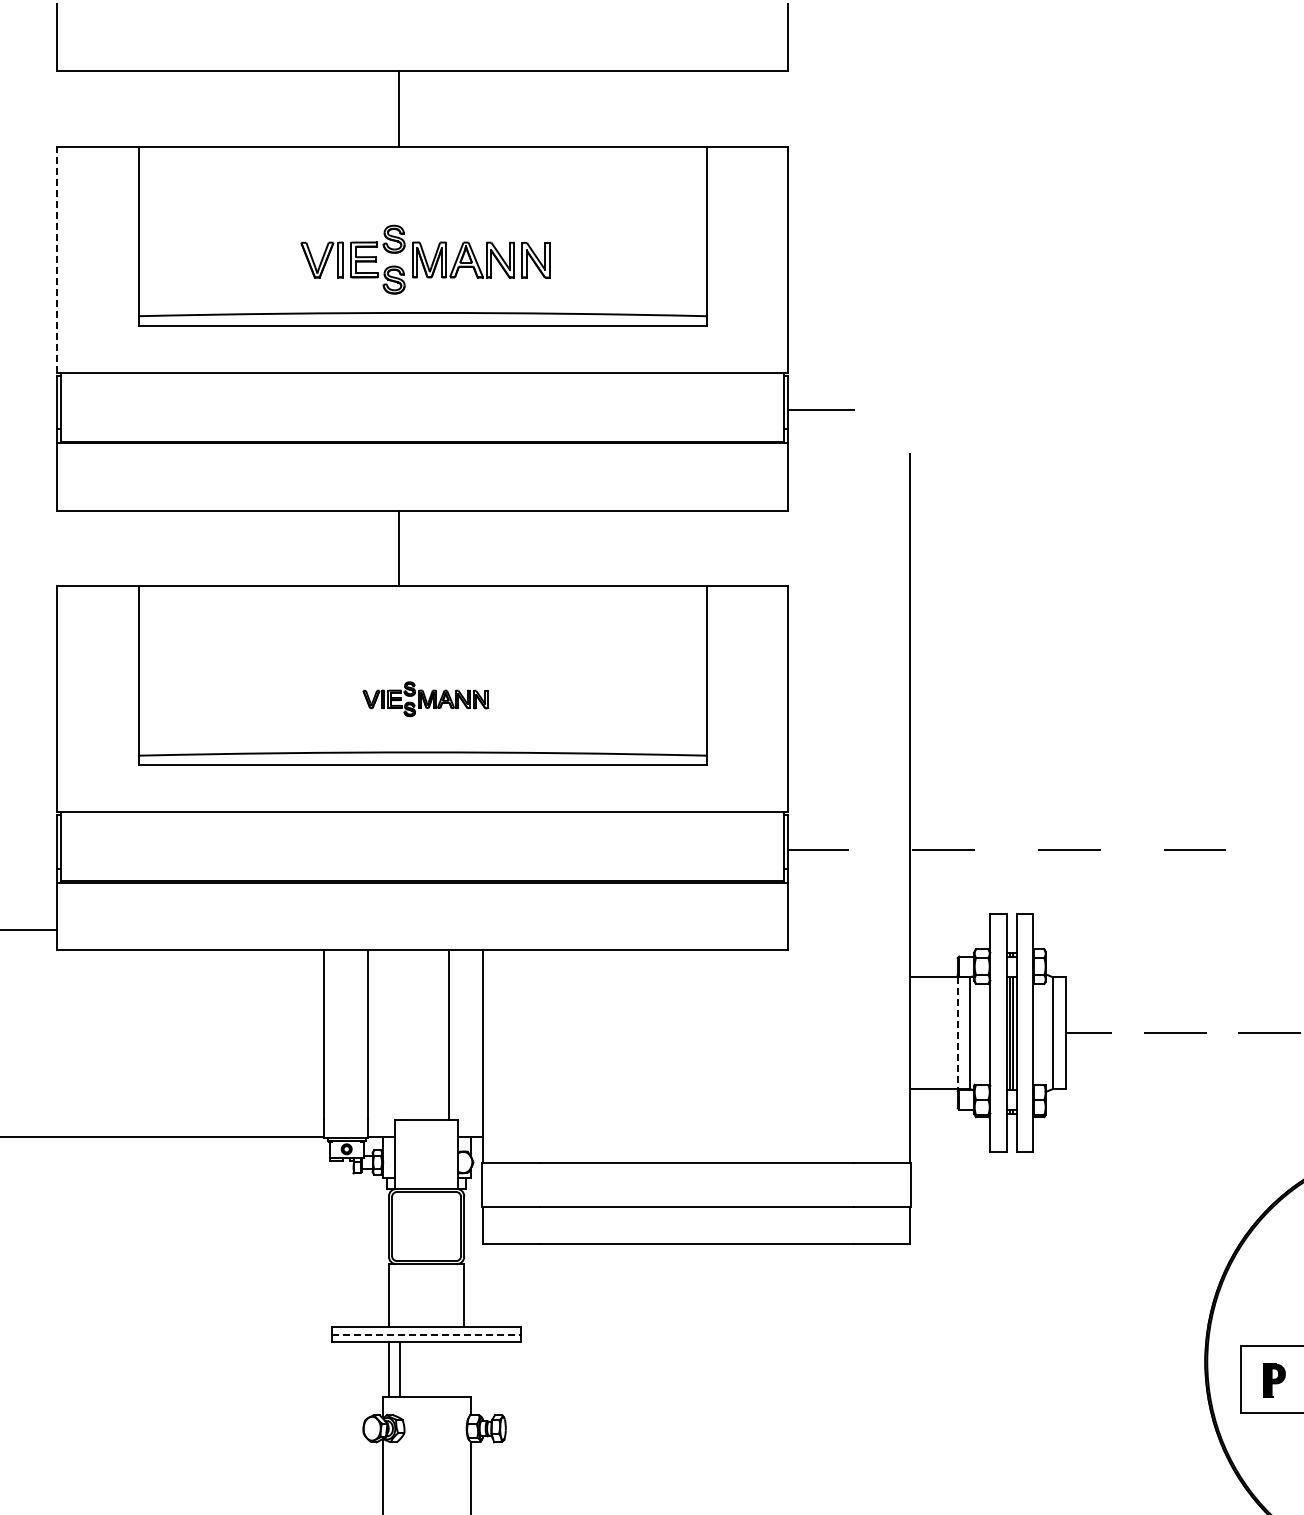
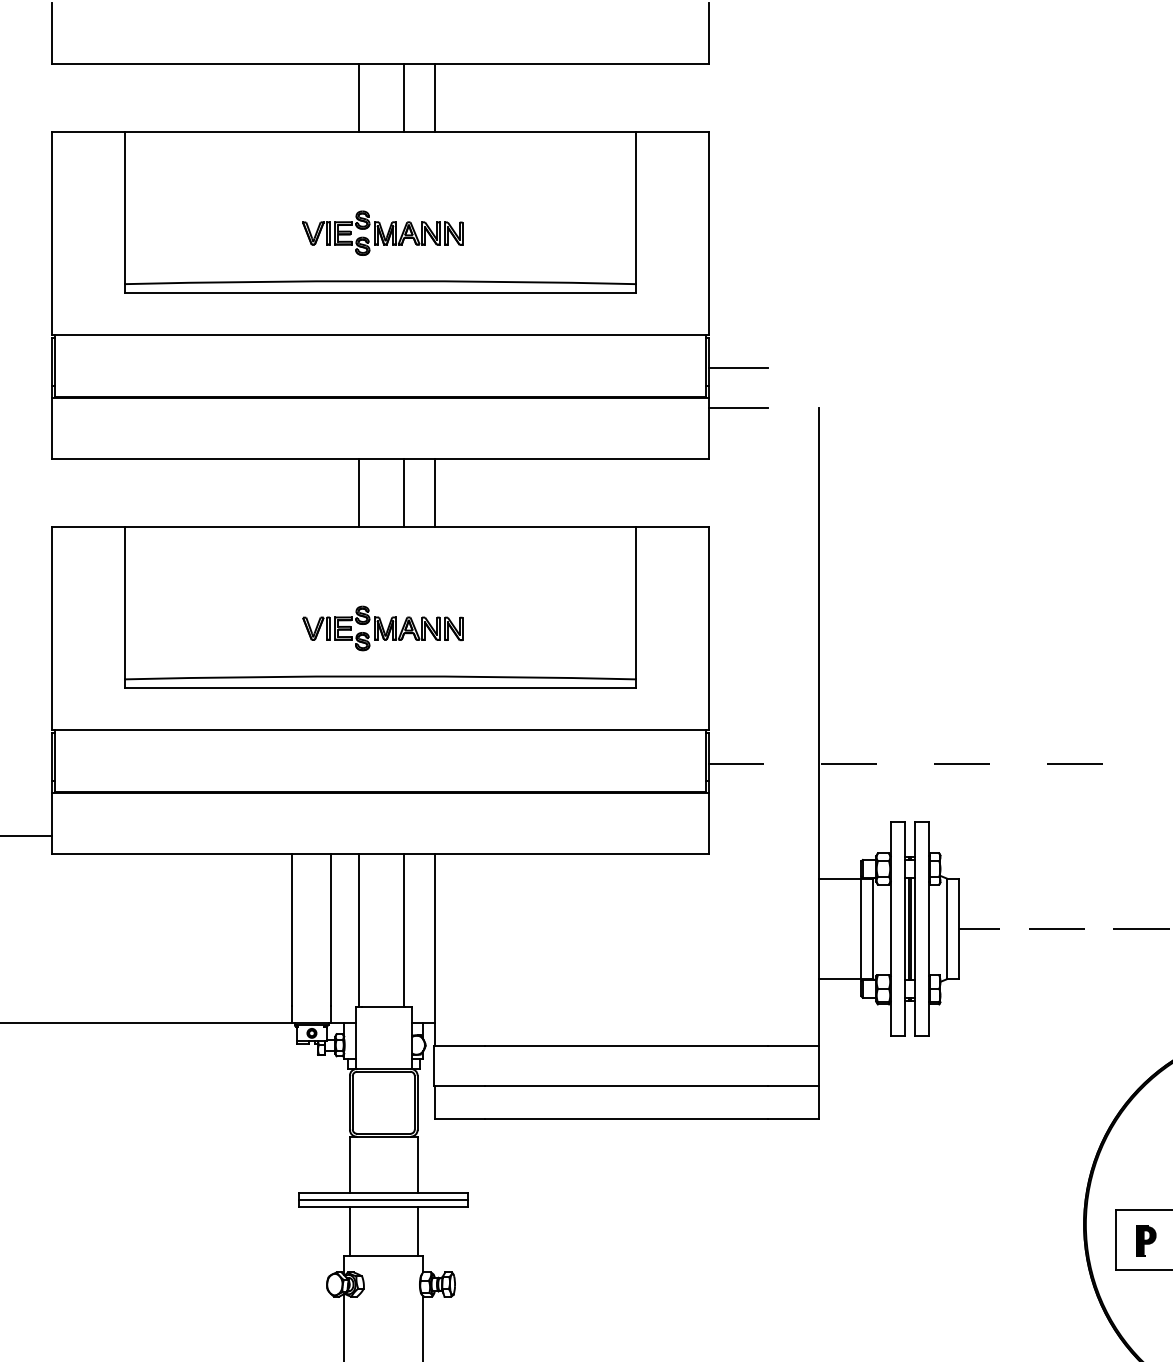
line: (449, 108) -> (404, 97), added
line: (483, 108) -> (434, 97), added
line: (57, 259) -> (51, 233), dashed -> solid
part: (425, 259) -> (382, 233), size x0.71
line: (820, 453) -> (738, 407), added
line: (449, 548) -> (404, 493), added
line: (483, 548) -> (434, 493), added
part: (425, 699) -> (382, 628), size x1.43
line: (957, 1033) -> (861, 929), dashed -> solid
line: (398, 1034) -> (358, 930), added
line: (427, 1334) -> (384, 1199), dashed -> solid
line: (400, 1369) -> (417, 1231), moved

